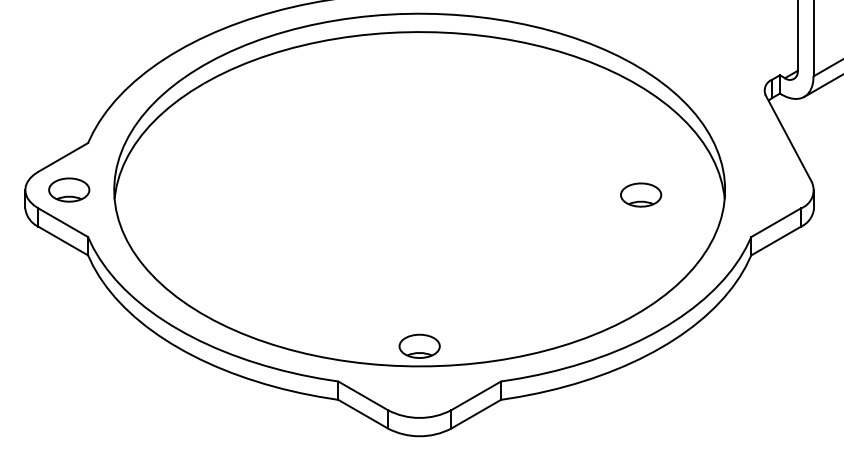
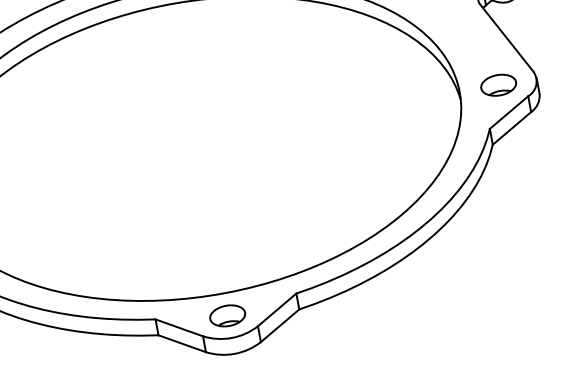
part: (641, 194) -> (498, 84), moved
part: (419, 345) -> (227, 315), moved

